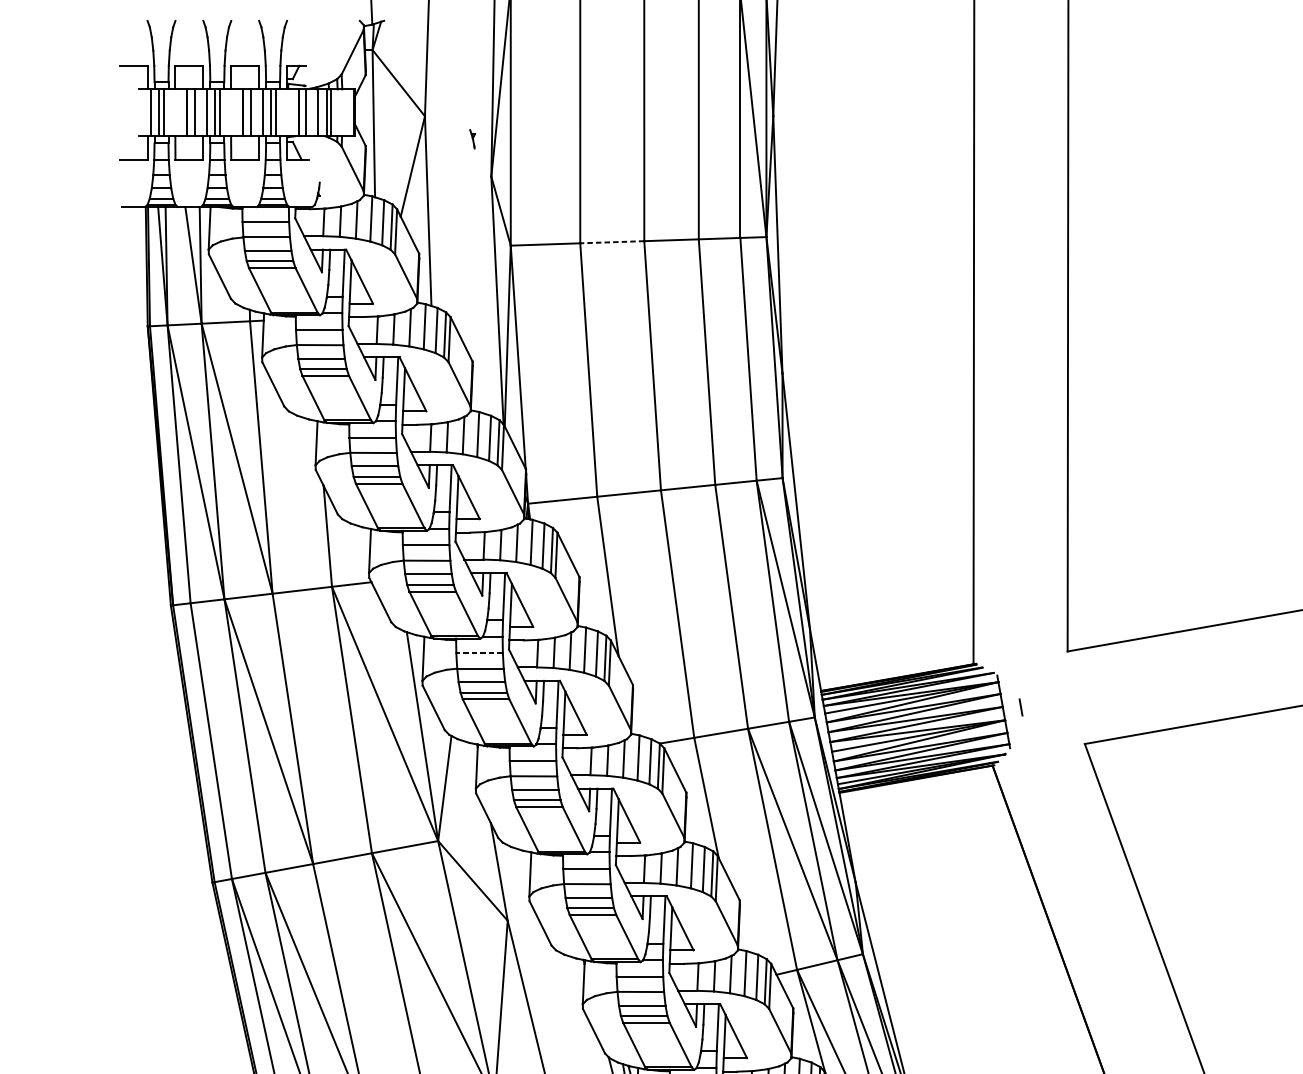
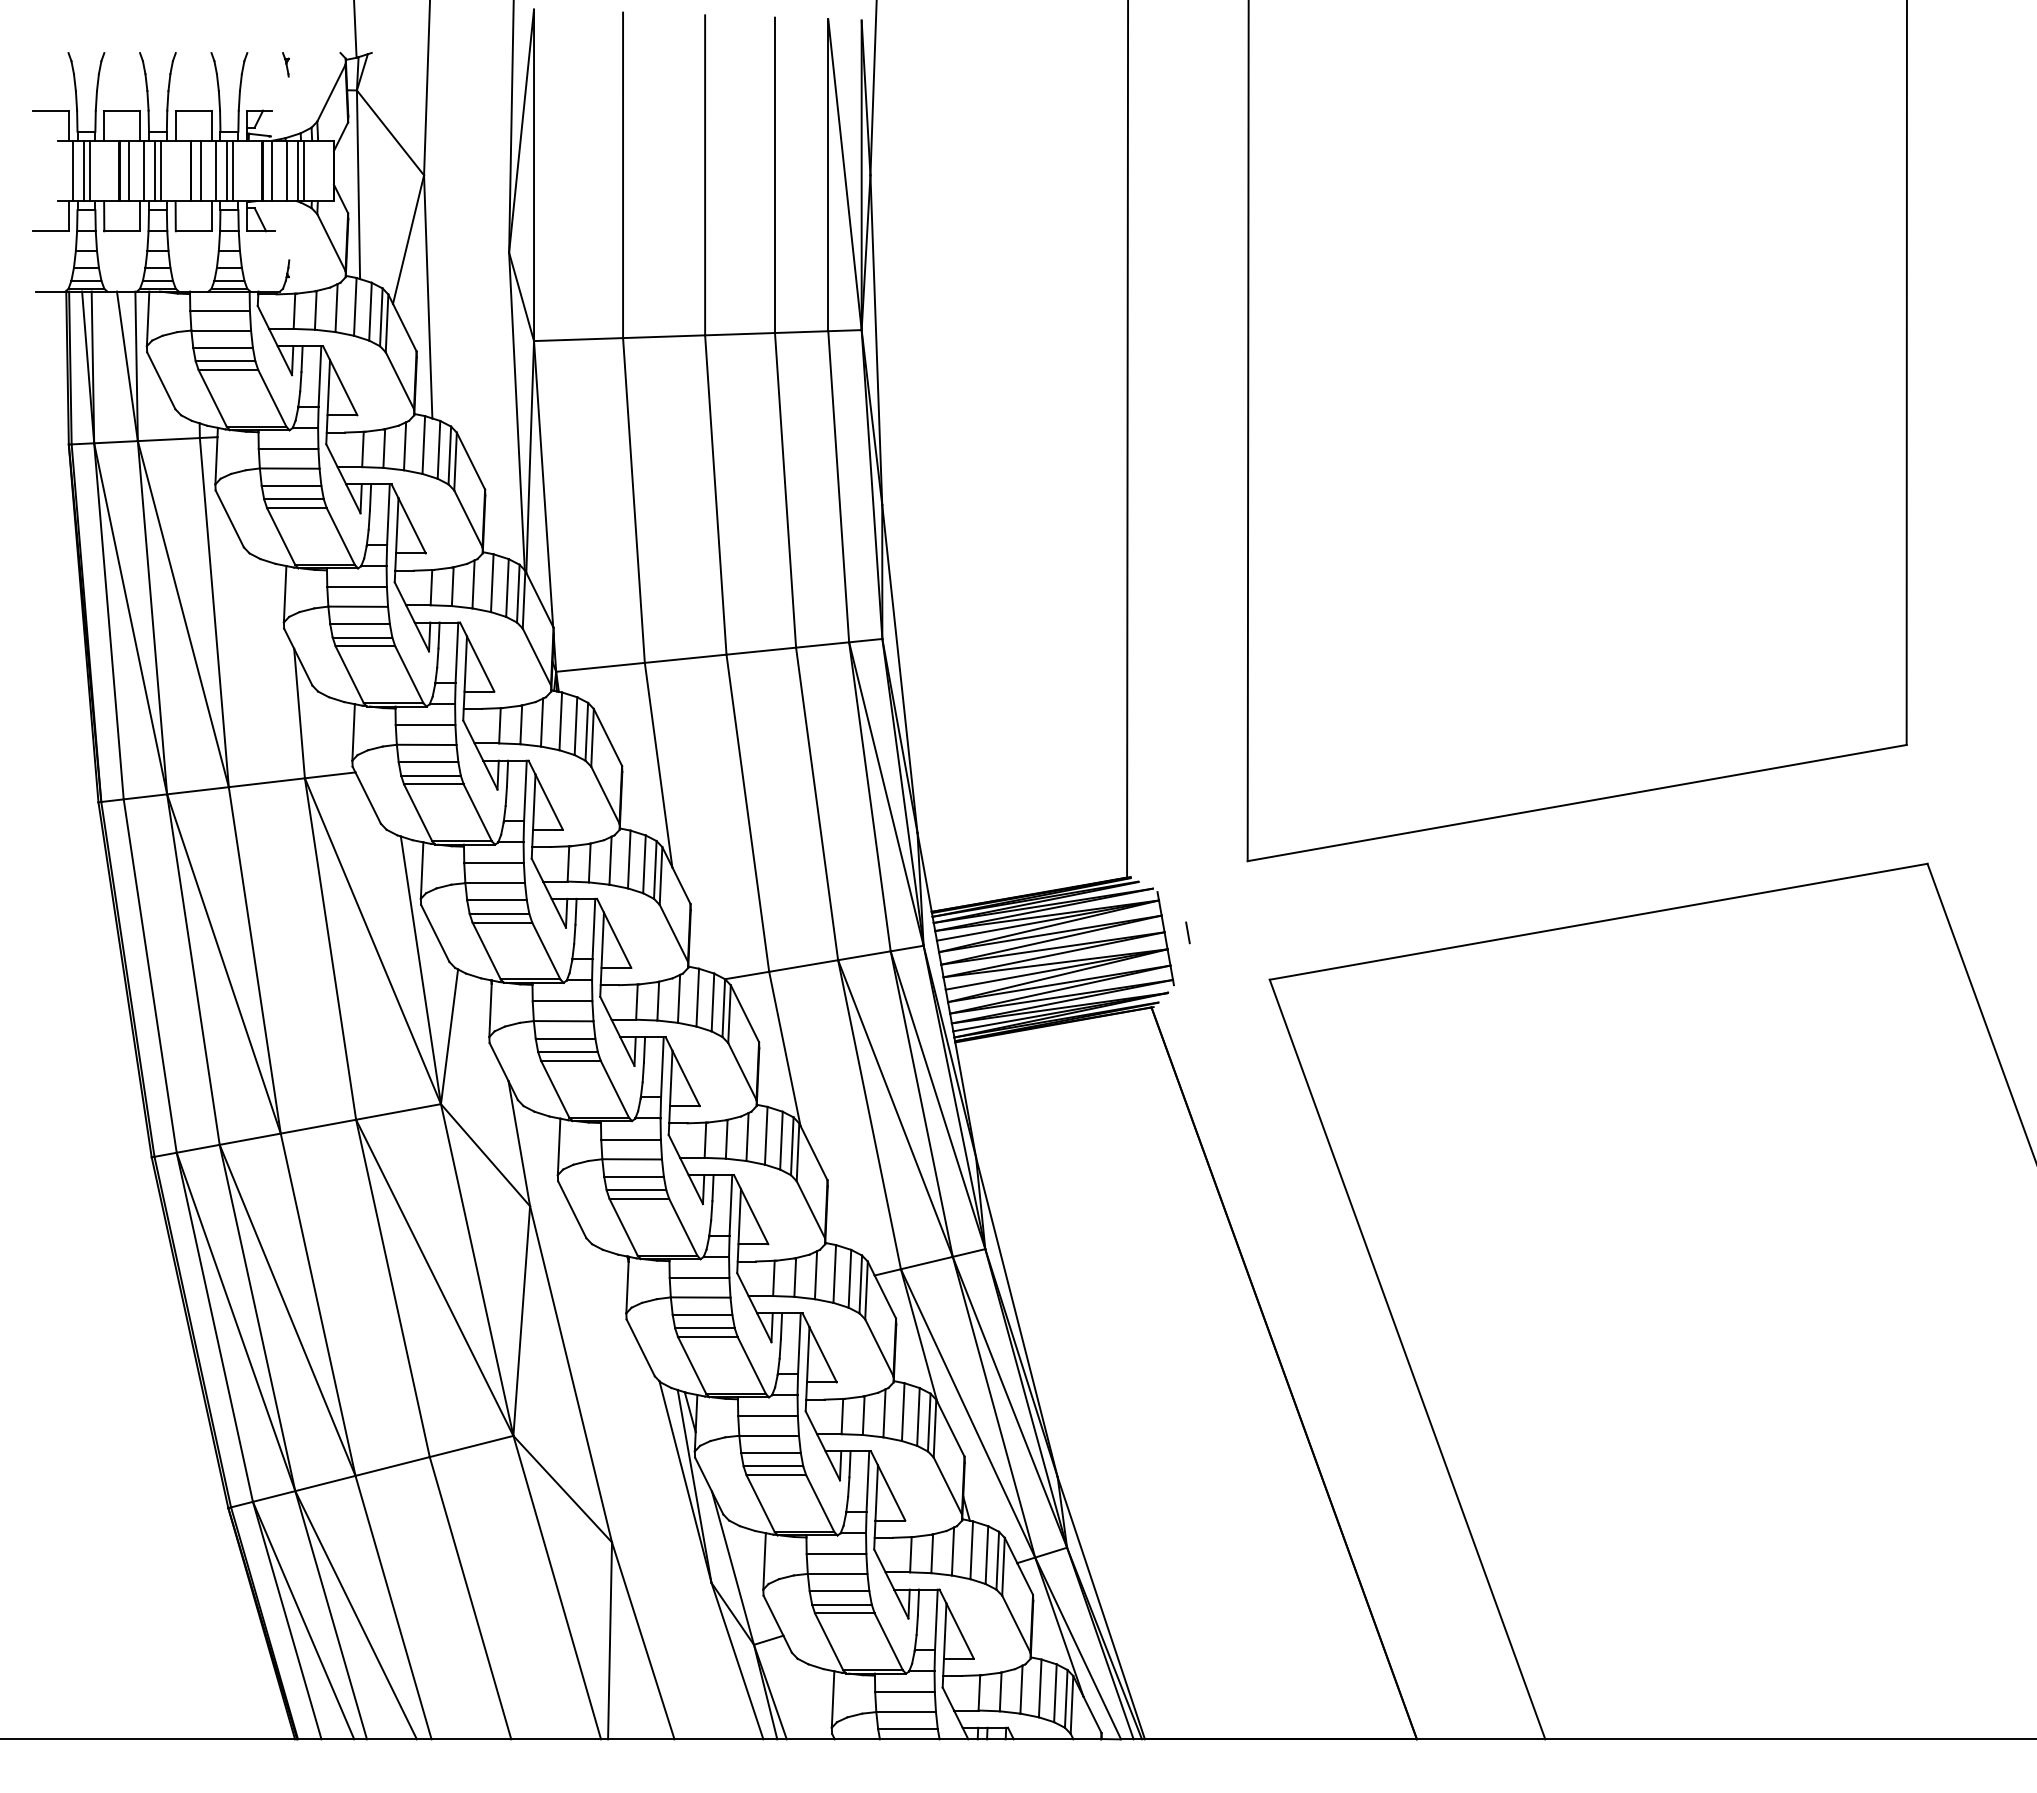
part: (472, 139) -> (285, 64), moved
line: (611, 242) -> (663, 336), dashed -> solid
line: (479, 653) -> (494, 863), dashed -> solid

